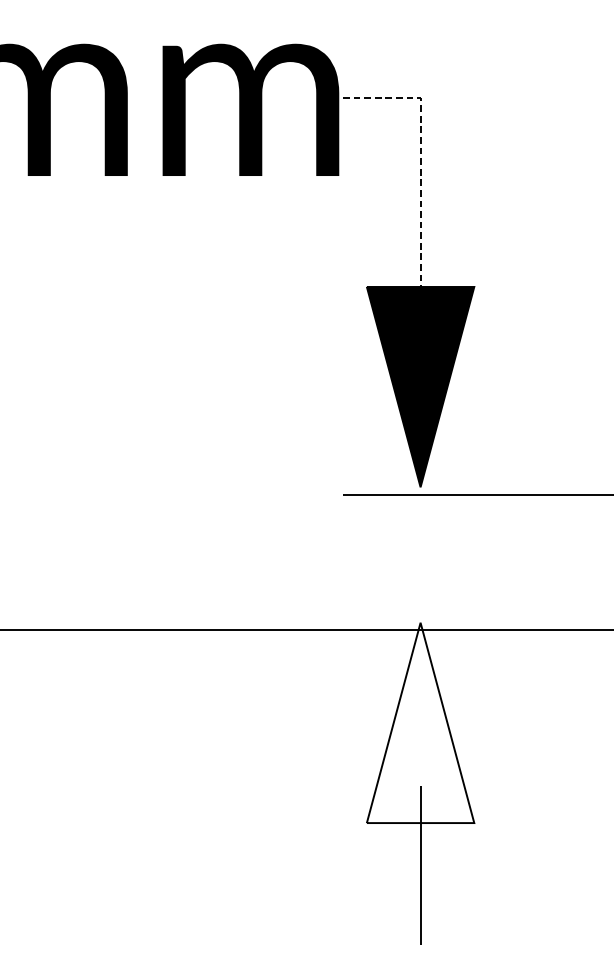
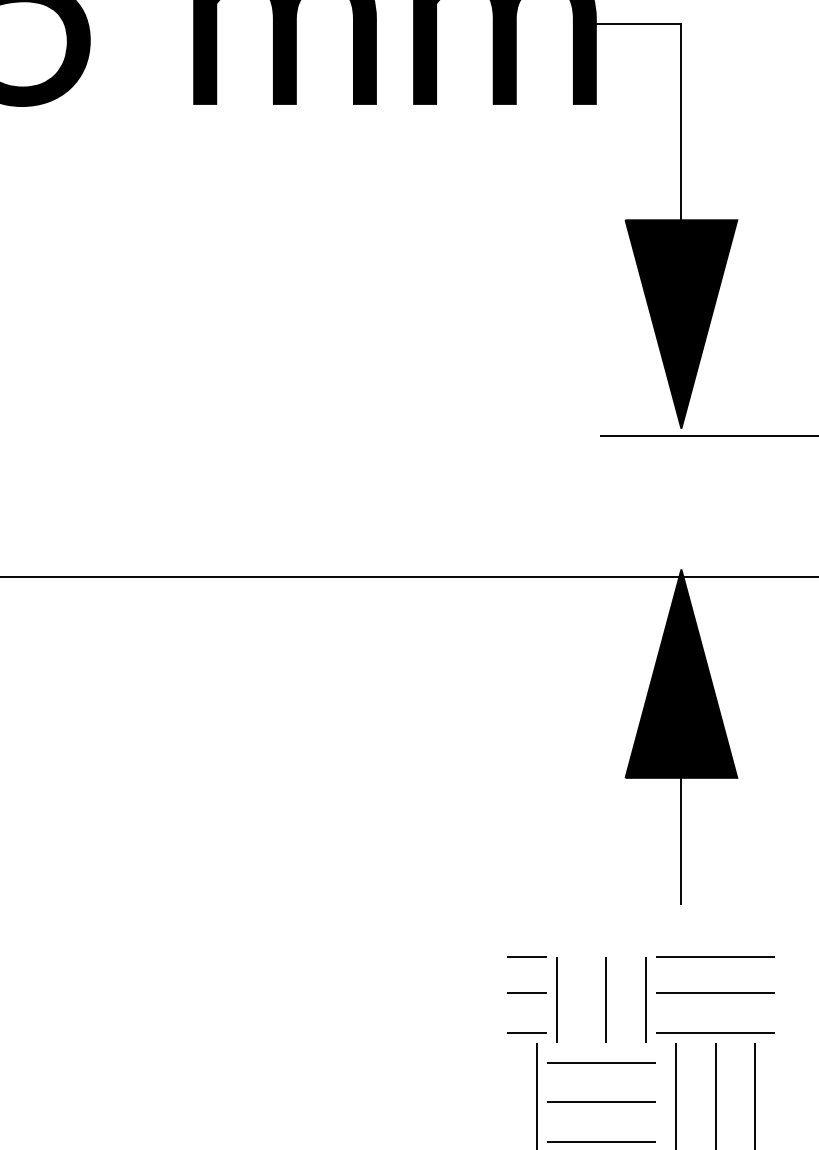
line: (420, 168) -> (681, 97), dashed -> solid
fill: (420, 722) -> (681, 673), added

